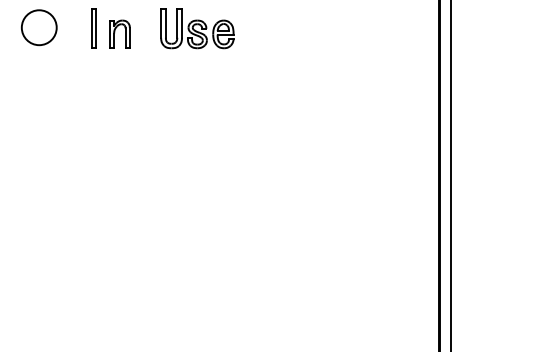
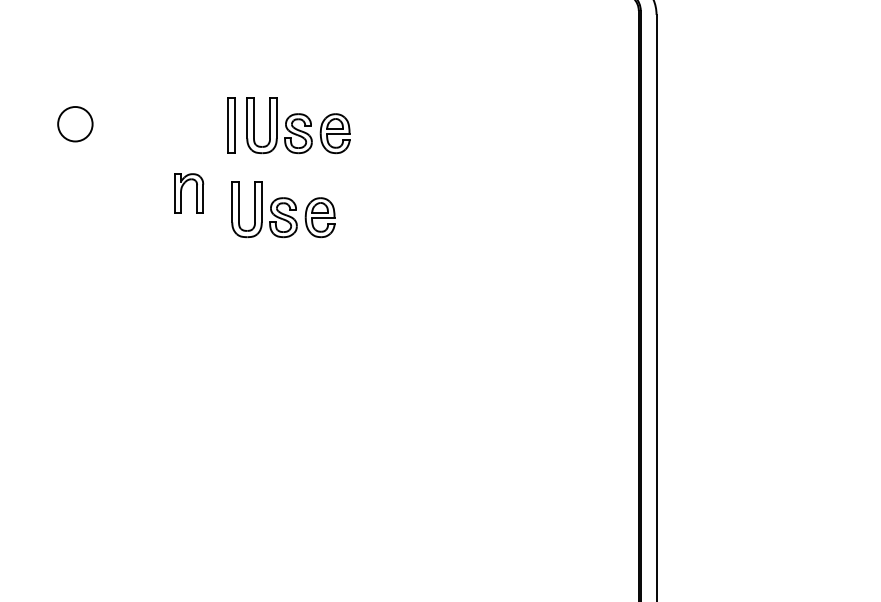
circle: (39, 27) -> (75, 123), size x0.7
part: (93, 28) -> (231, 125), moved
part: (125, 34) -> (196, 193), moved
part: (186, 88) -> (283, 209), added

